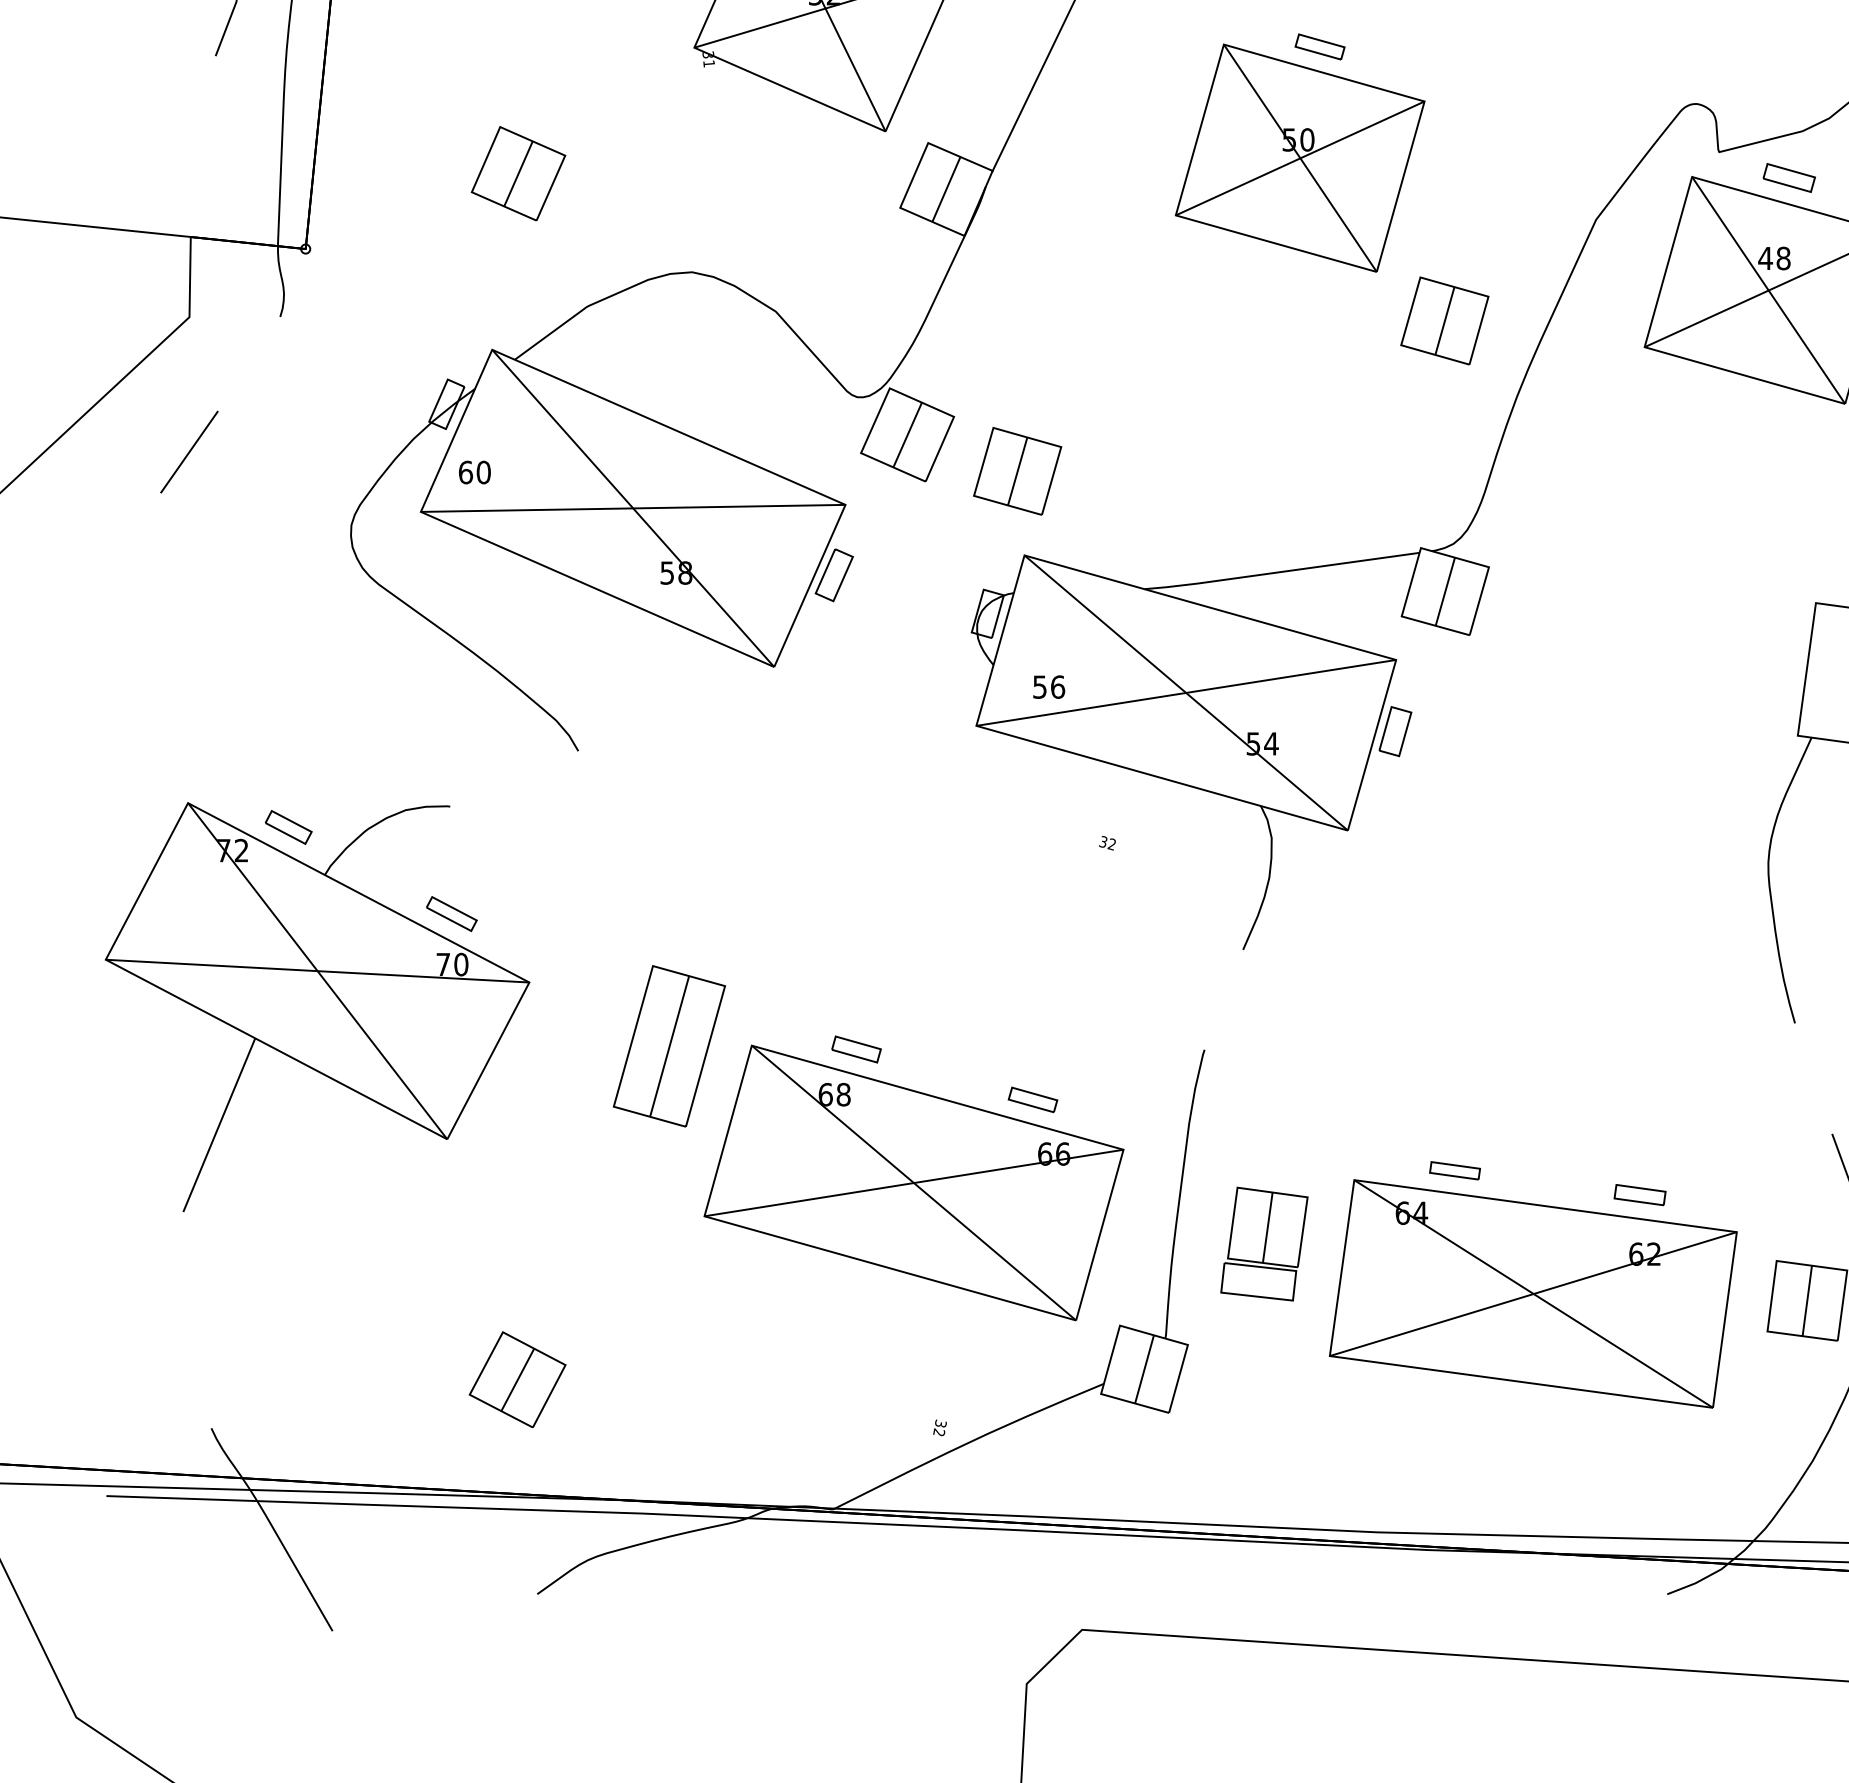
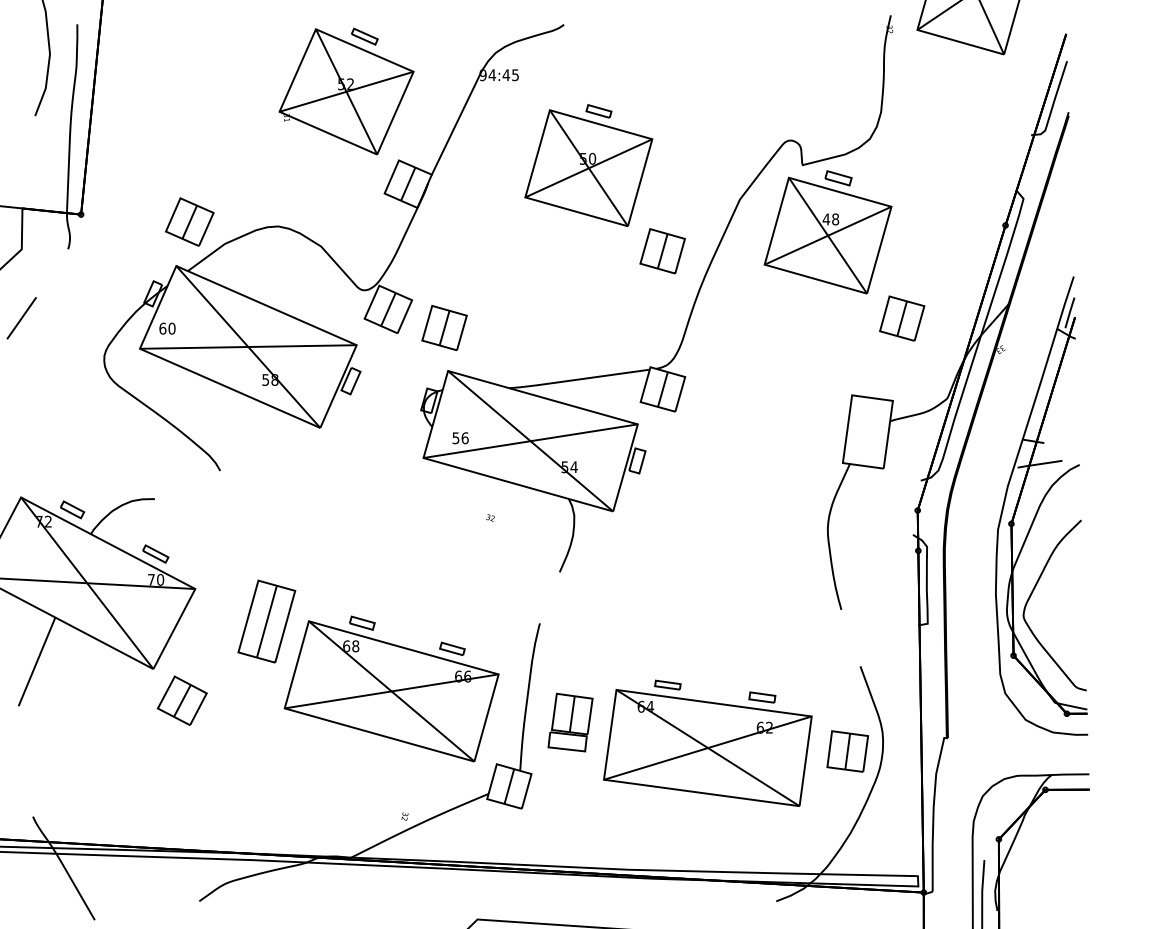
part: (517, 172) -> (189, 221), moved
part: (516, 1379) -> (181, 700), moved

